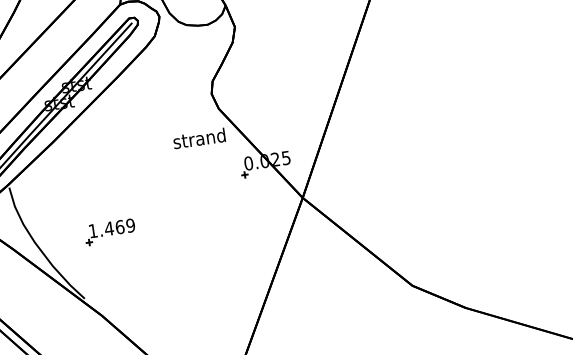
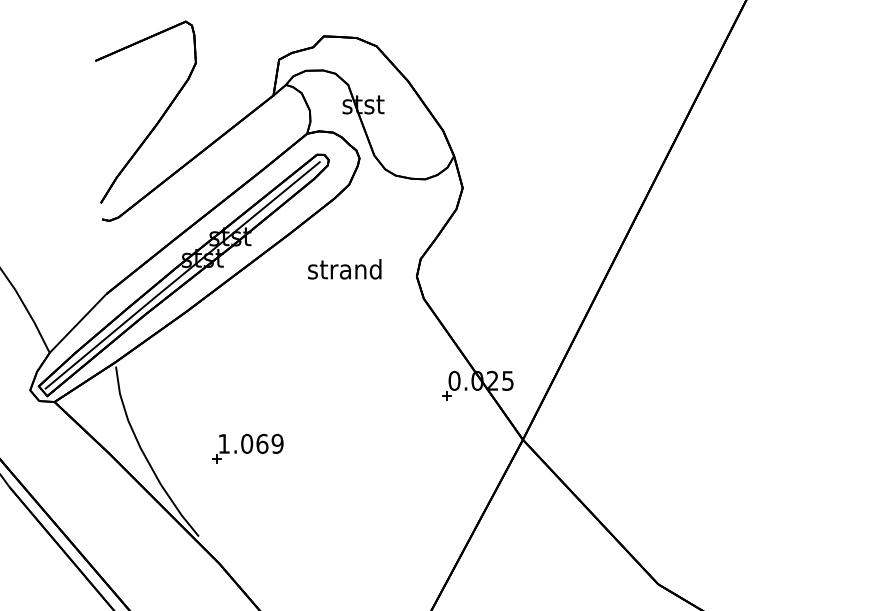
text: (199, 138) -> (344, 269), moved
text: (108, 228) -> (246, 443), 1.469 -> 1.069

